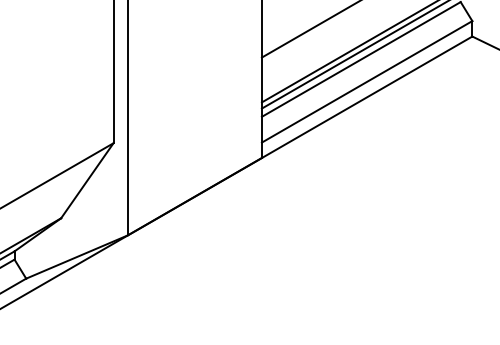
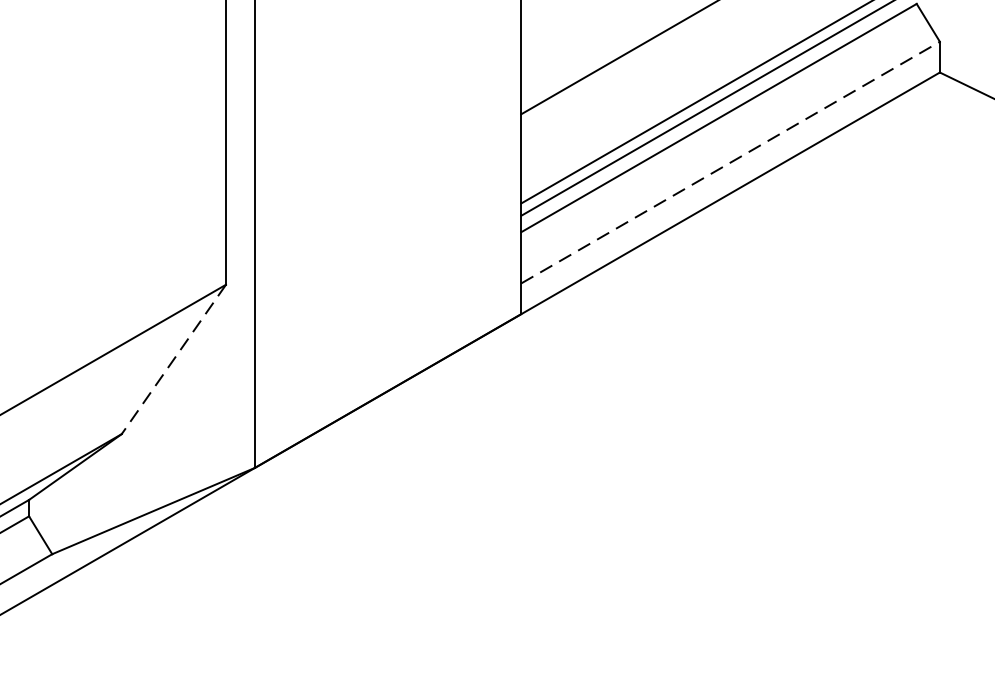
line: (367, 81) -> (731, 161), solid -> dashed
line: (87, 180) -> (174, 358), solid -> dashed

